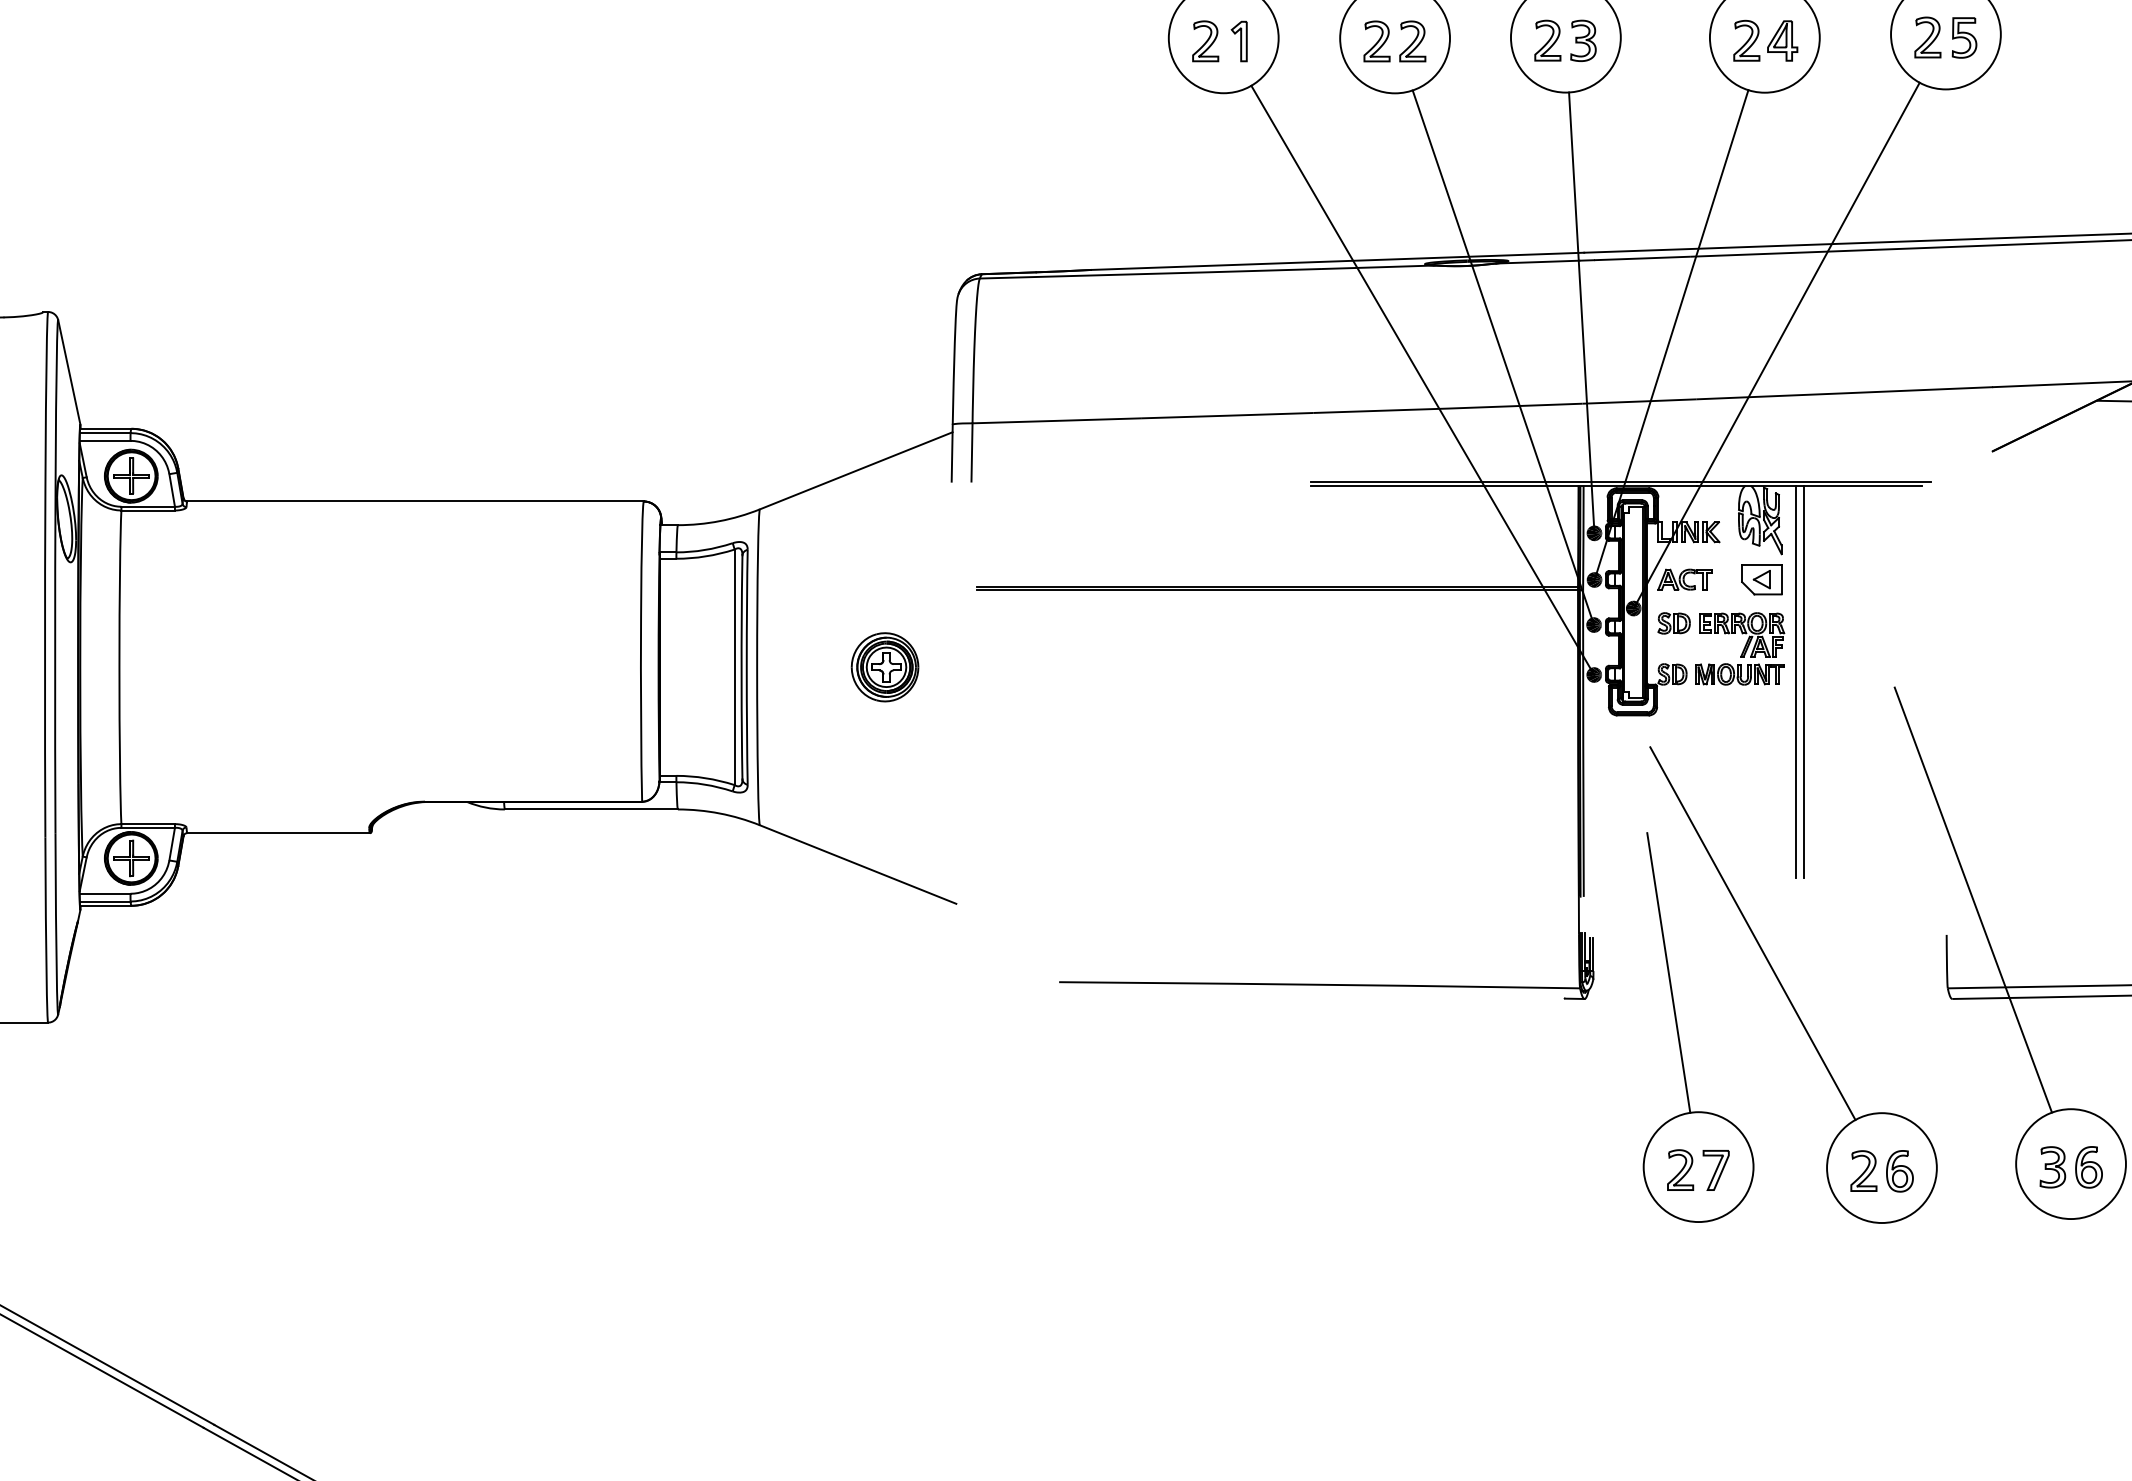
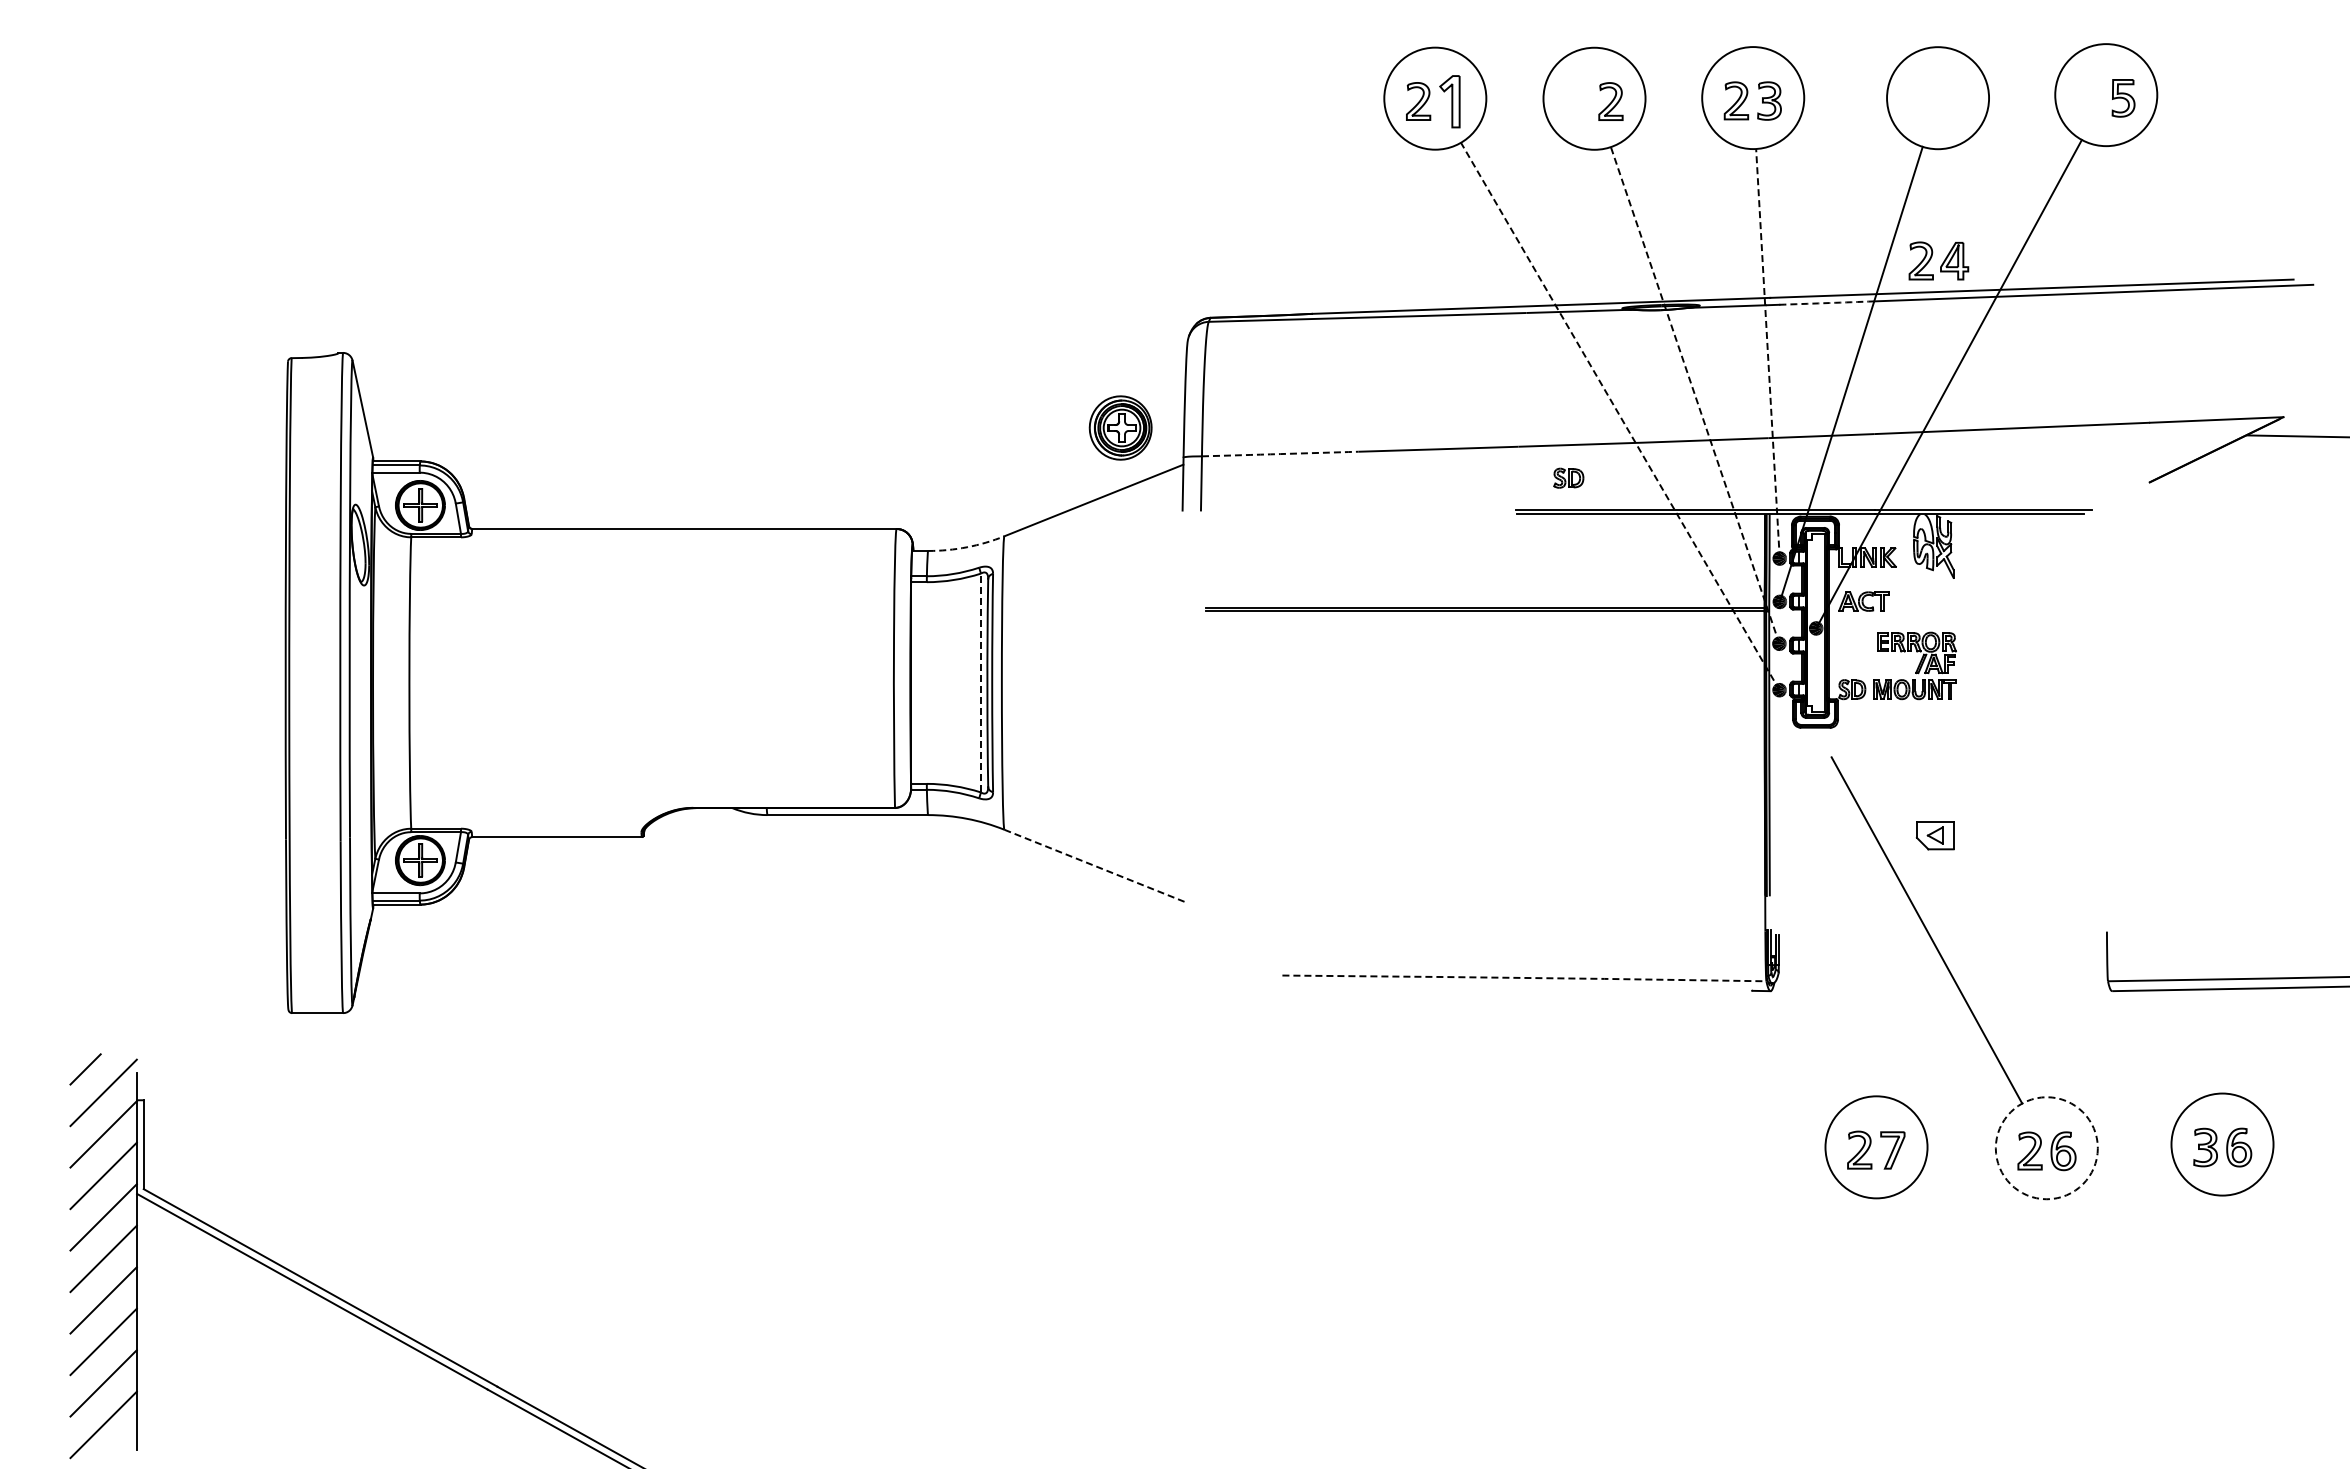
part: (1927, 37) -> (2089, 97), removed
part: (1765, 40) -> (1938, 260), moved
part: (1238, 41) -> (1449, 101), size x1.4
part: (1376, 41) -> (1577, 101), removed
arc: (1641, 258) -> (1823, 303), solid -> dashed
line: (1581, 312) -> (1767, 353), solid -> dashed
line: (1502, 356) -> (1694, 394), solid -> dashed
line: (1423, 380) -> (1620, 416), solid -> dashed
arc: (1057, 421) -> (1280, 454), solid -> dashed
arc: (720, 521) -> (967, 547), solid -> dashed
part: (1761, 579) -> (1934, 835), moved
part: (1673, 622) -> (1568, 477), moved
line: (735, 666) -> (981, 682), solid -> dashed
part: (884, 666) -> (1120, 427), moved
line: (1796, 681) -> (1967, 696), removed
line: (1804, 681) -> (1974, 696), removed
line: (859, 864) -> (1096, 866), solid -> dashed
line: (1973, 899) -> (2131, 898), removed
line: (1668, 972) -> (1848, 966), removed
line: (1320, 984) -> (1525, 977), solid -> dashed
circle: (1881, 1168) -> (2046, 1148), solid -> dashed

